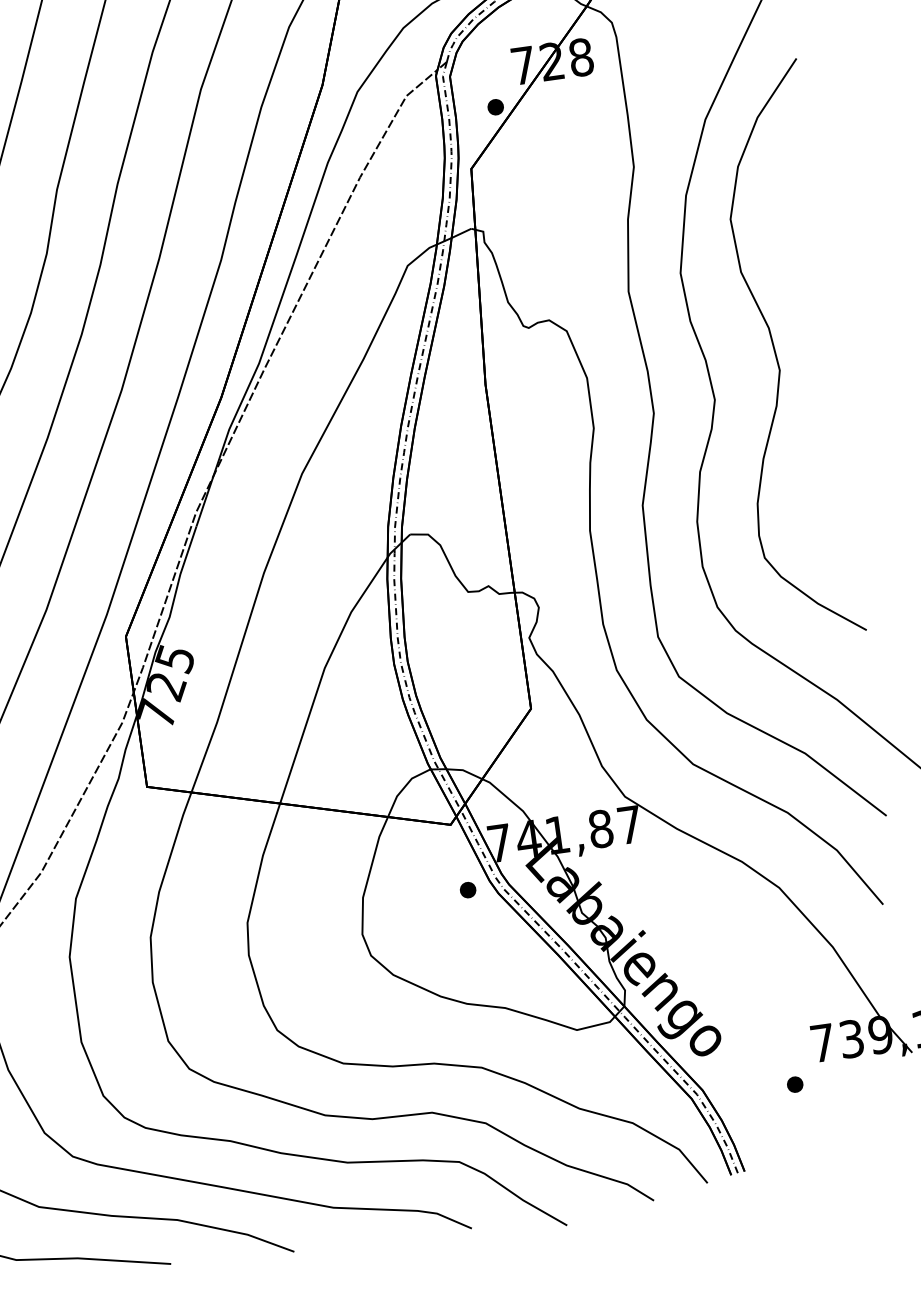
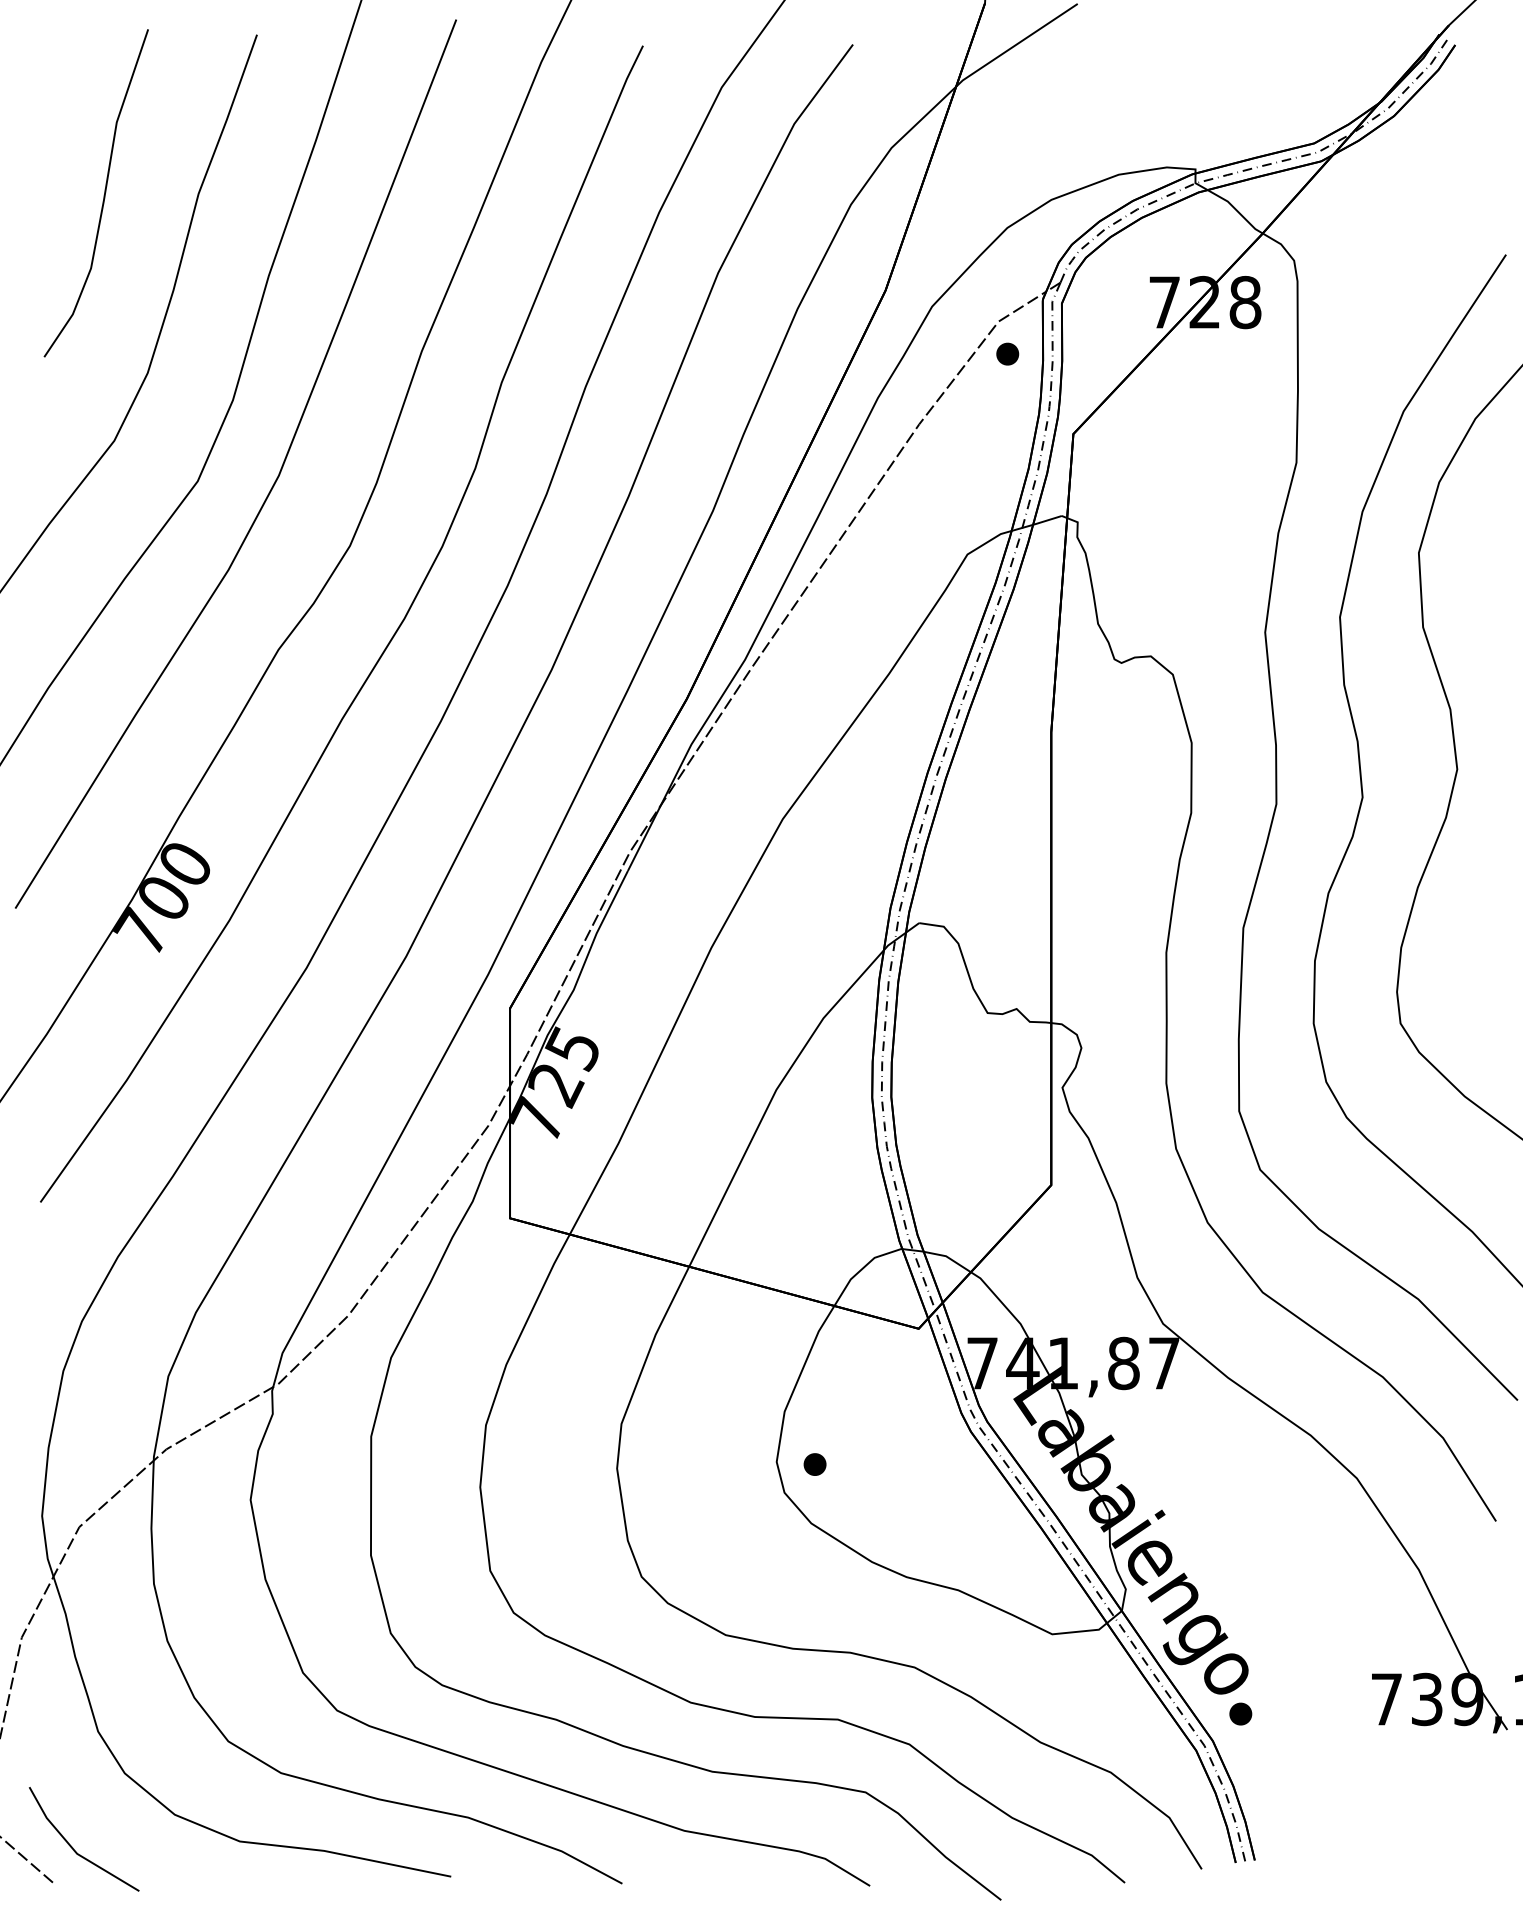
part: (495, 106) -> (1007, 353), moved
part: (467, 890) -> (814, 1464), moved
part: (794, 1084) -> (1240, 1713), moved

